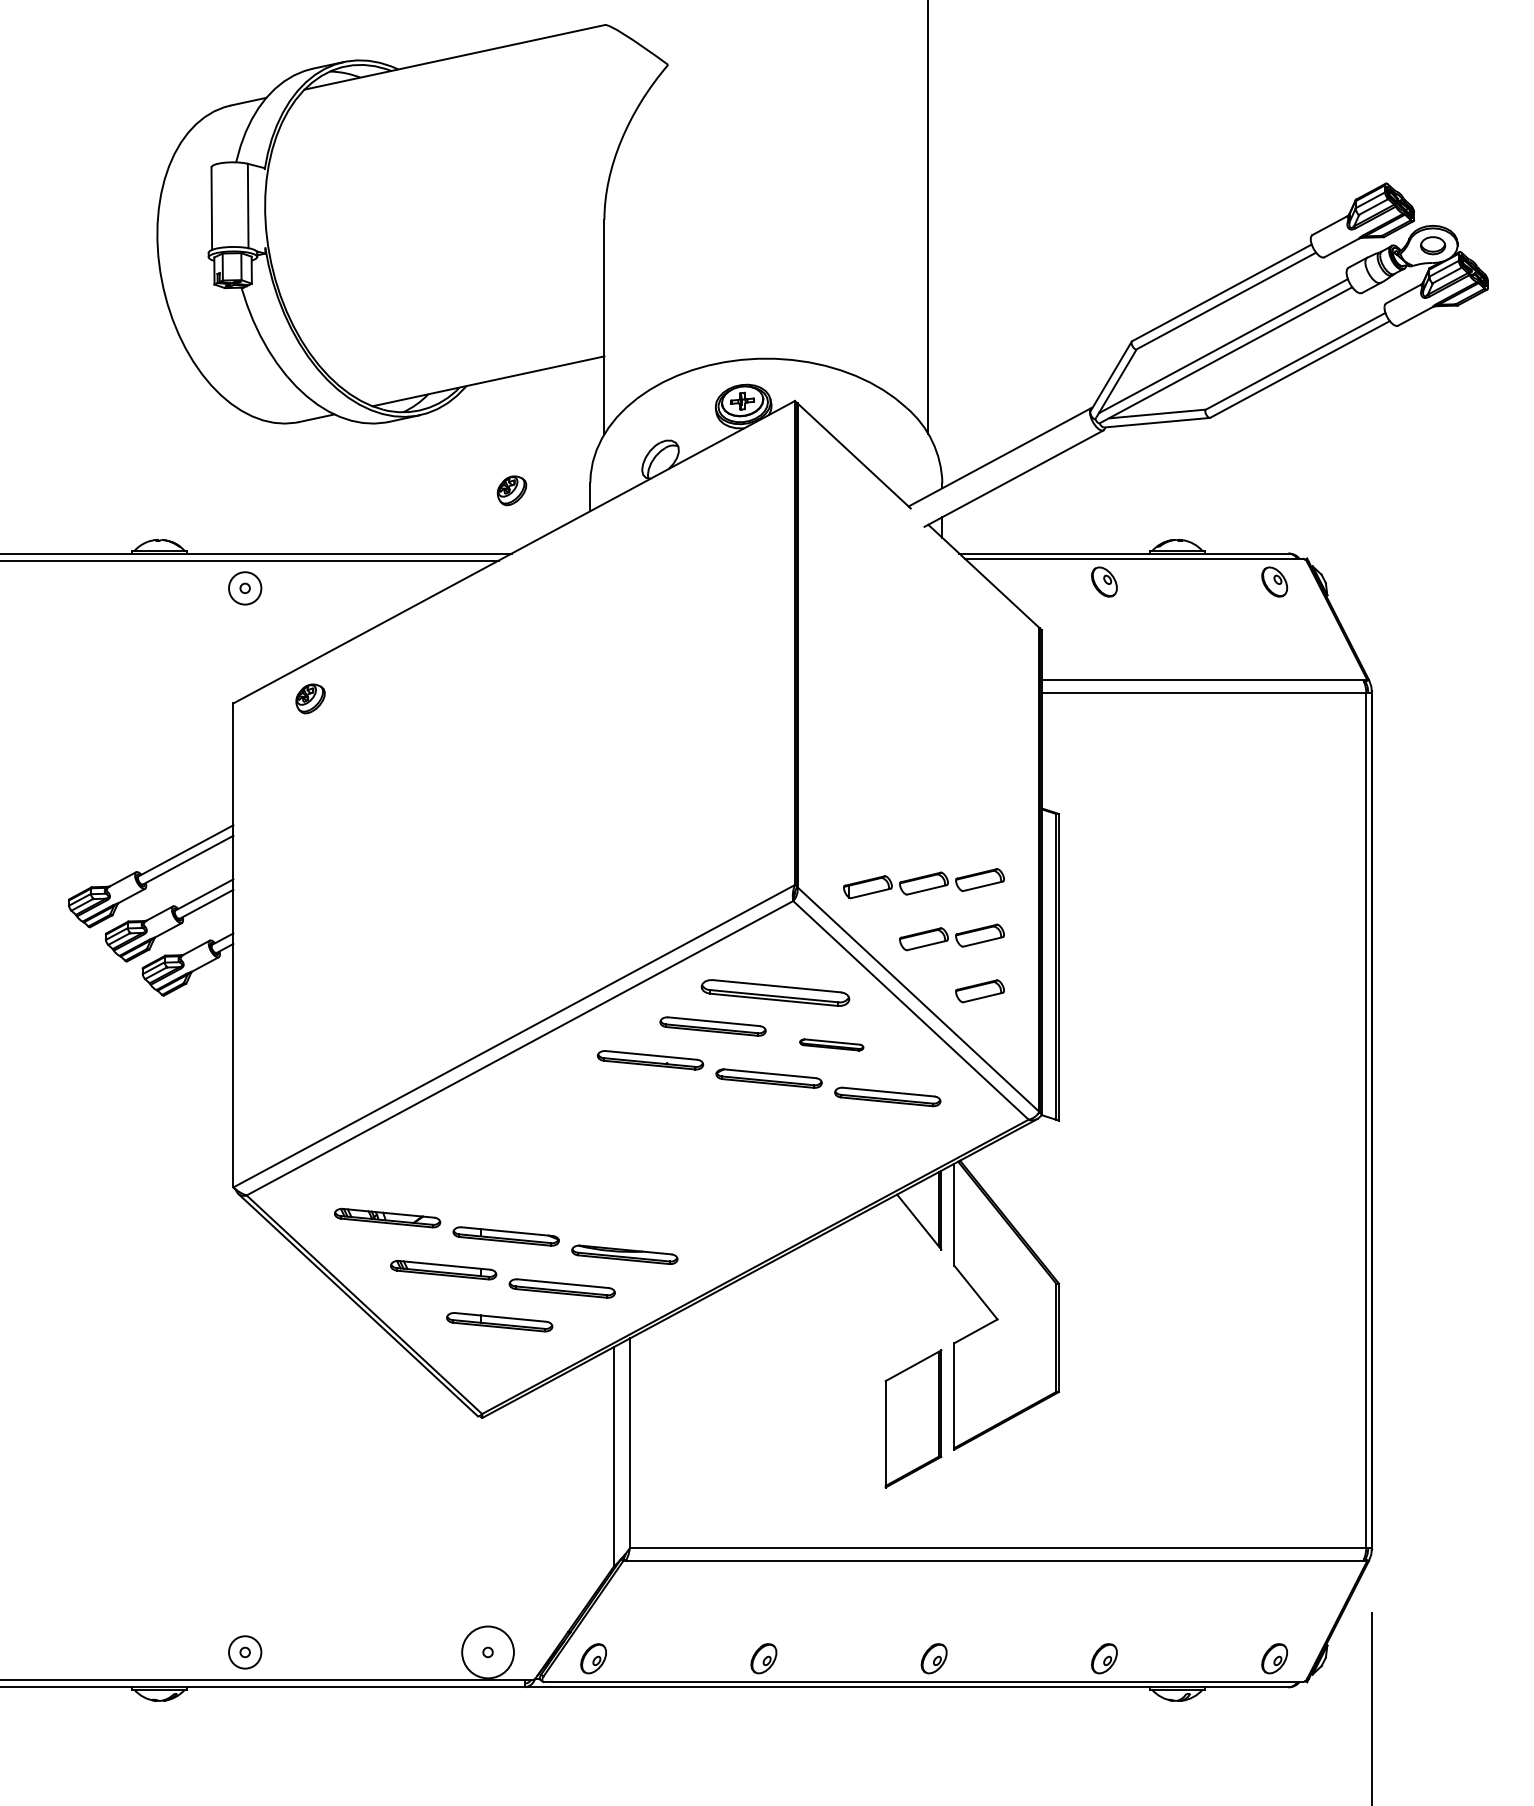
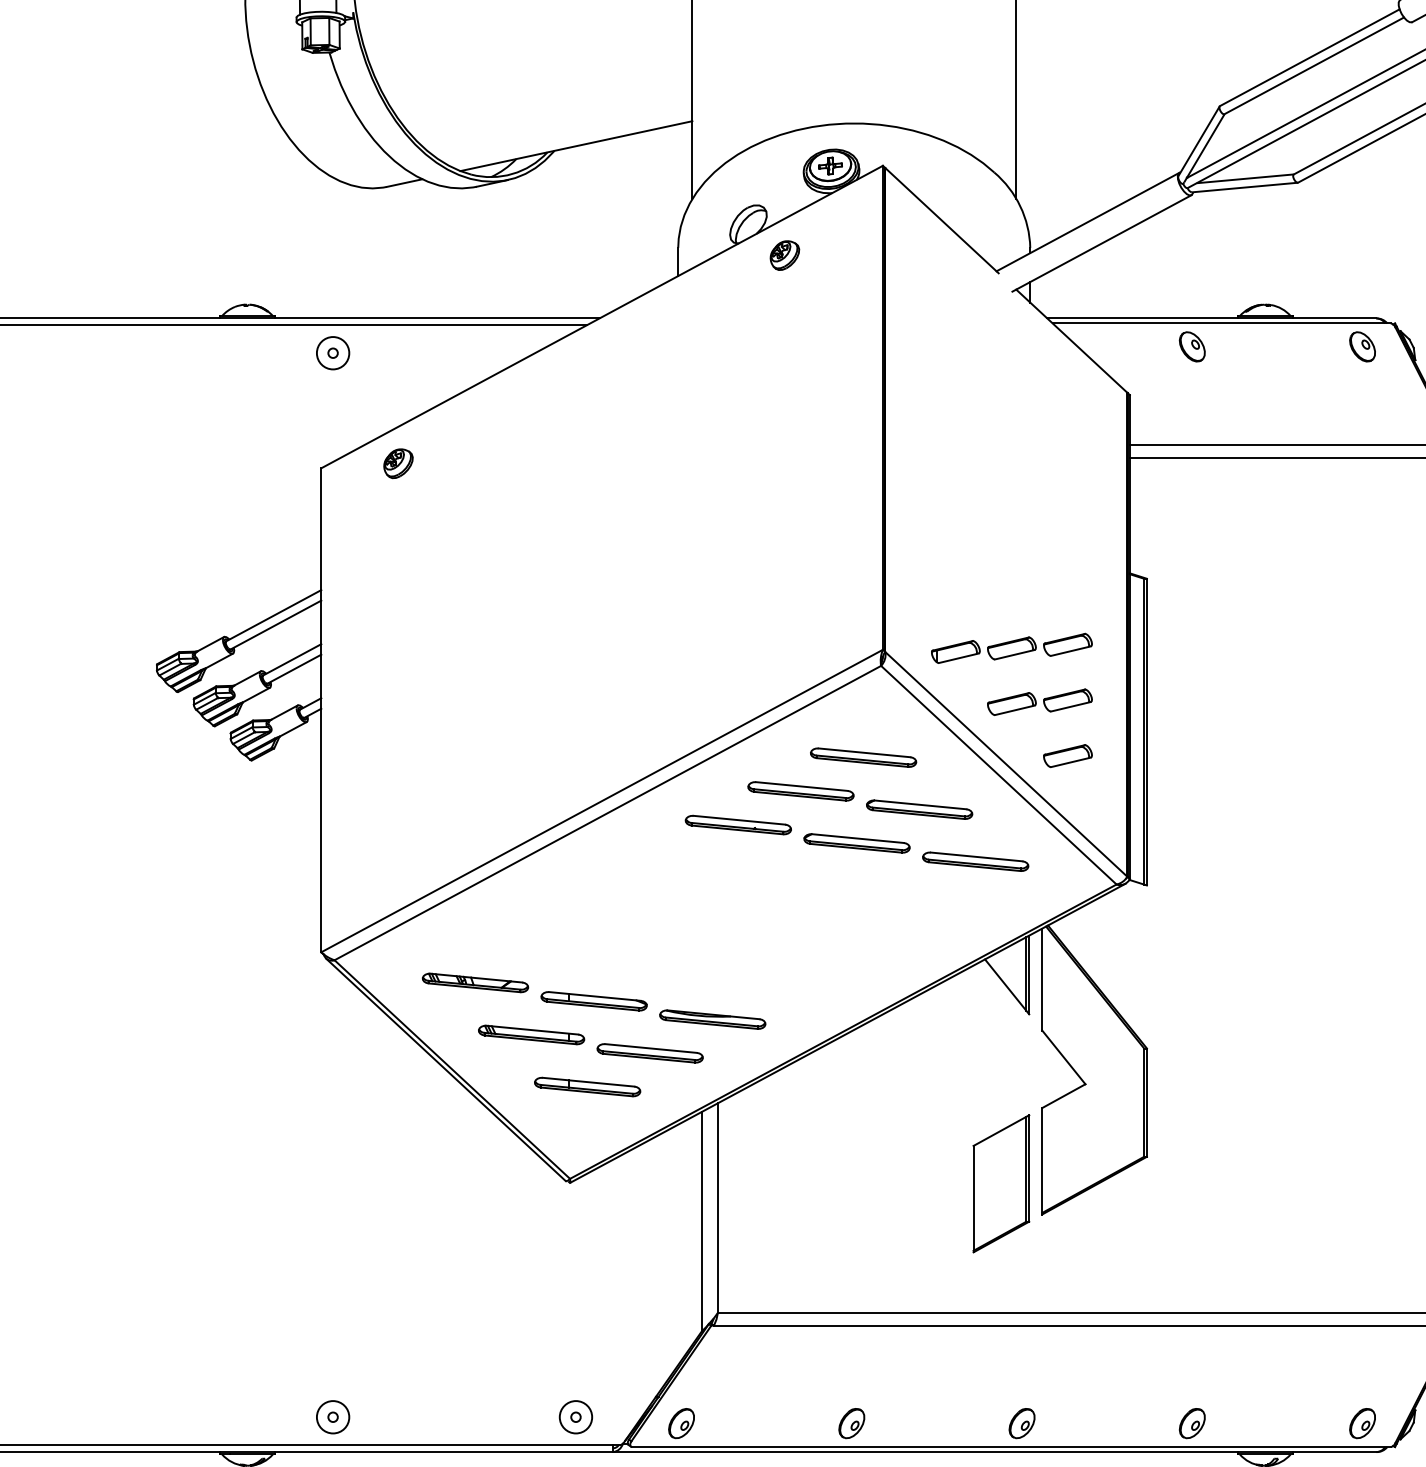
part: (511, 490) -> (784, 255), moved
part: (775, 992) -> (863, 757), size x0.71
part: (831, 1044) -> (919, 809), size x1.67
circle: (487, 1652) -> (575, 1417), size x0.62

